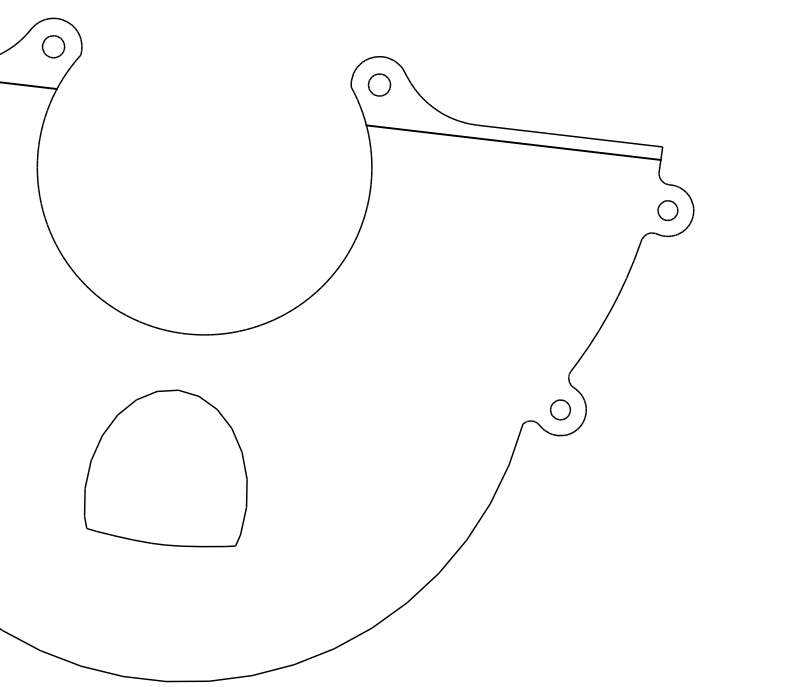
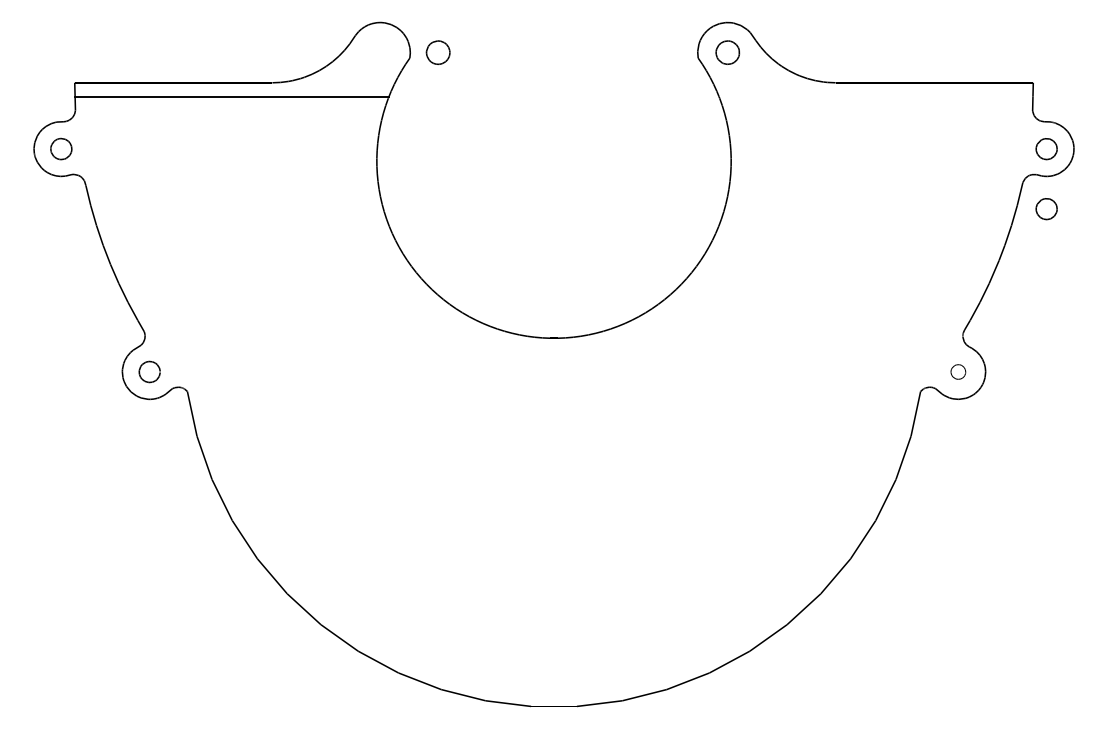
part: (52, 46) -> (437, 52), moved
line: (513, 142) -> (875, 96), removed
part: (661, 267) -> (1046, 209), added
part: (560, 409) -> (958, 371), size x0.7
part: (168, 467) -> (553, 480), removed

